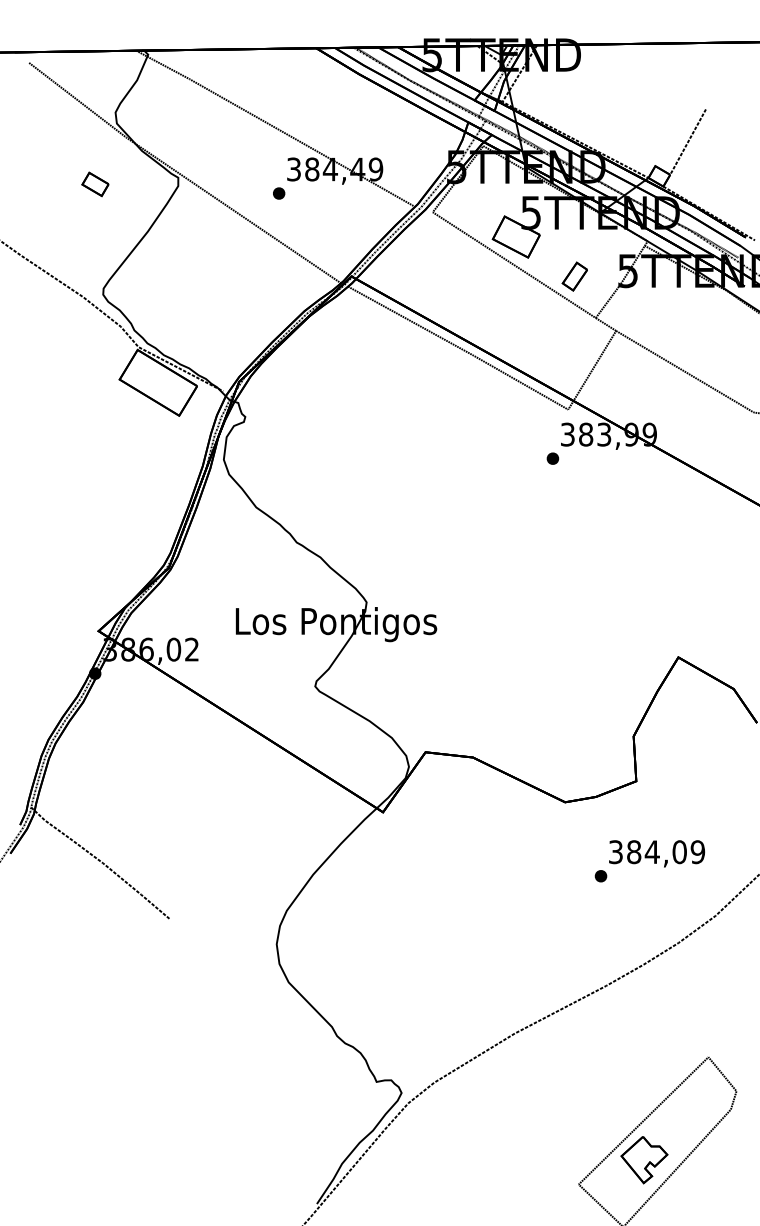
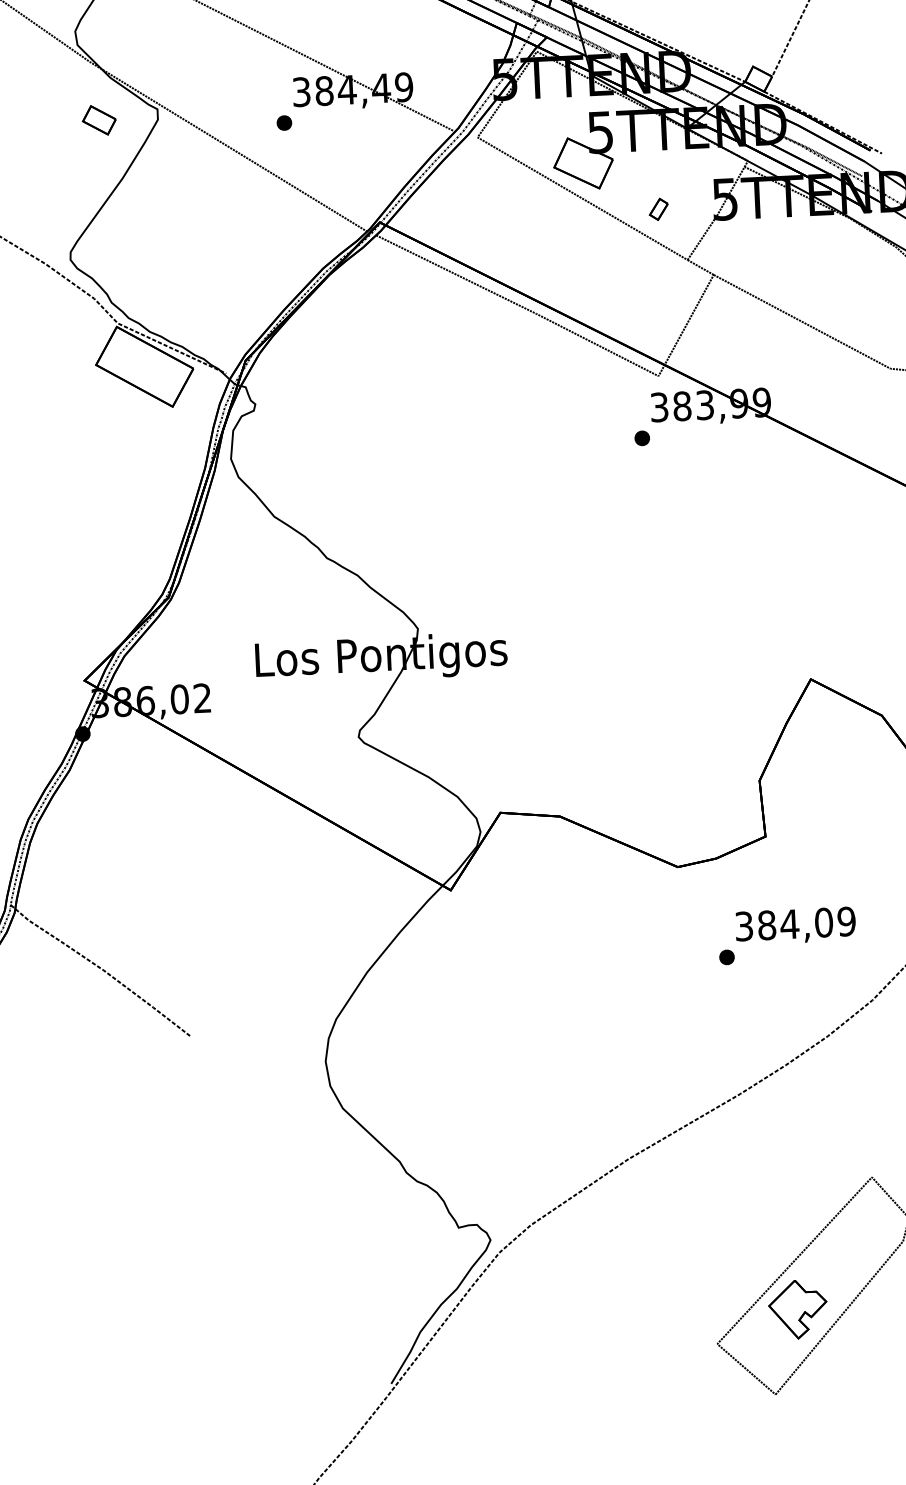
part: (95, 184) -> (99, 120), moved
part: (574, 276) -> (658, 209), size x0.6

